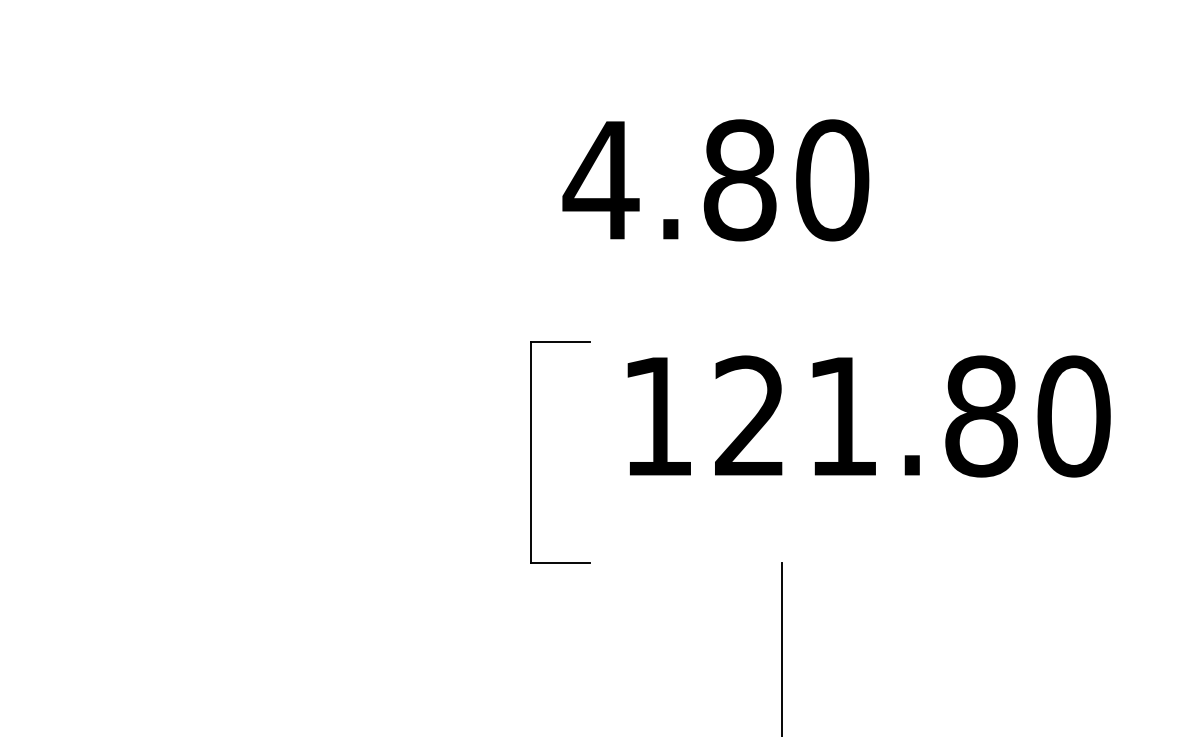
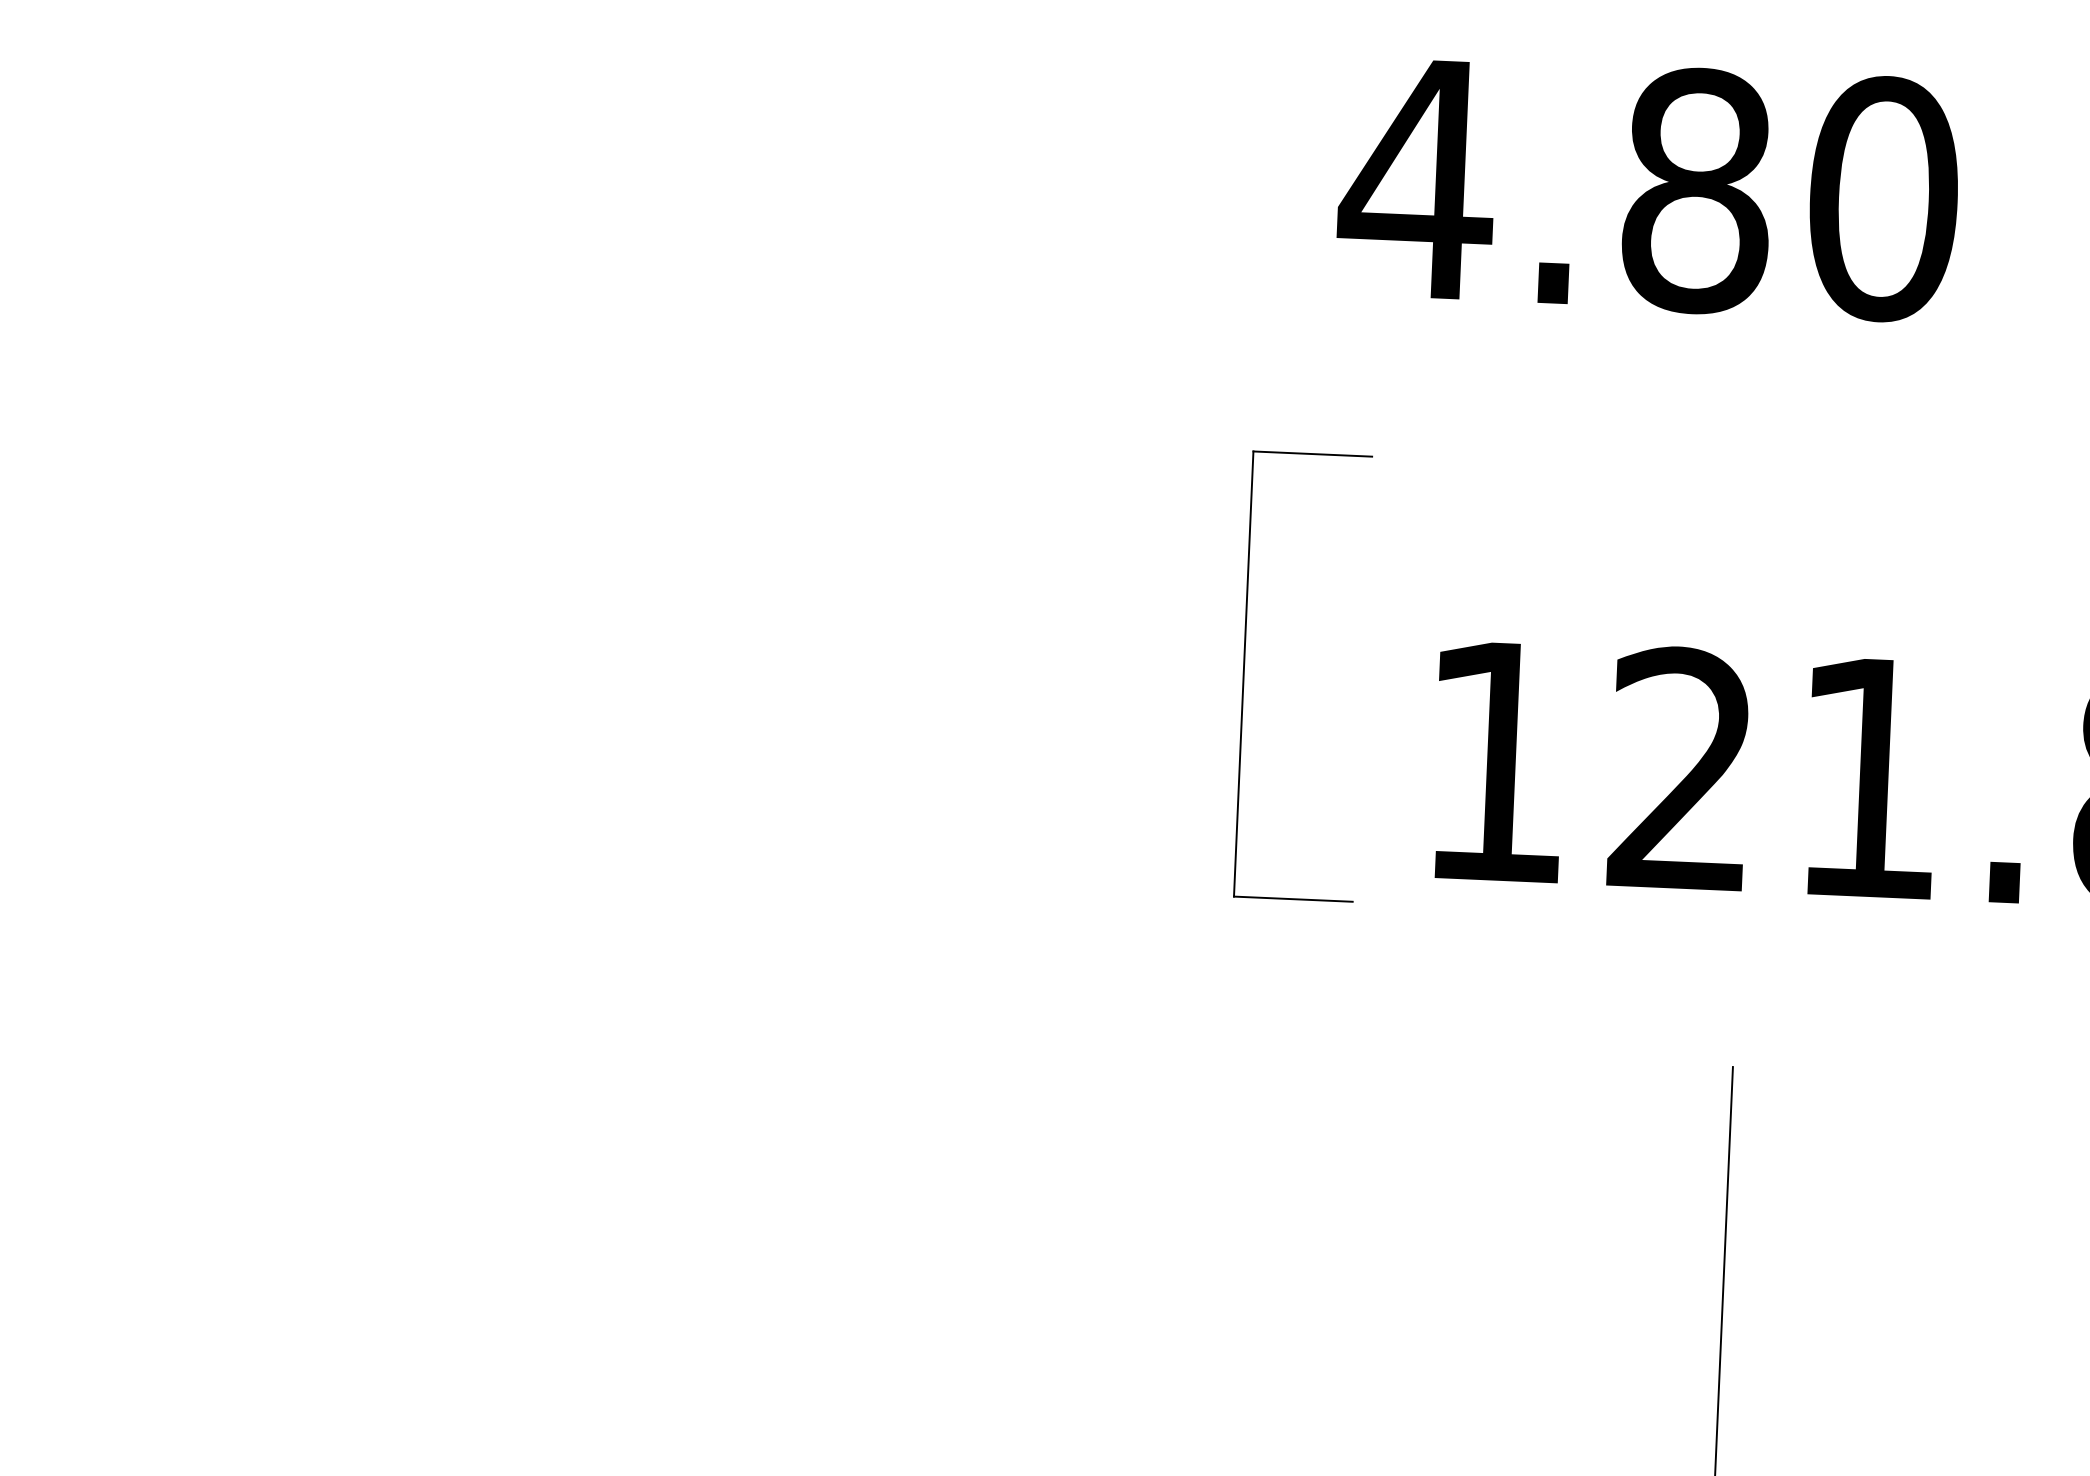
text: (715, 180) -> (1647, 189), moved
part: (531, 452) -> (1244, 674), moved

